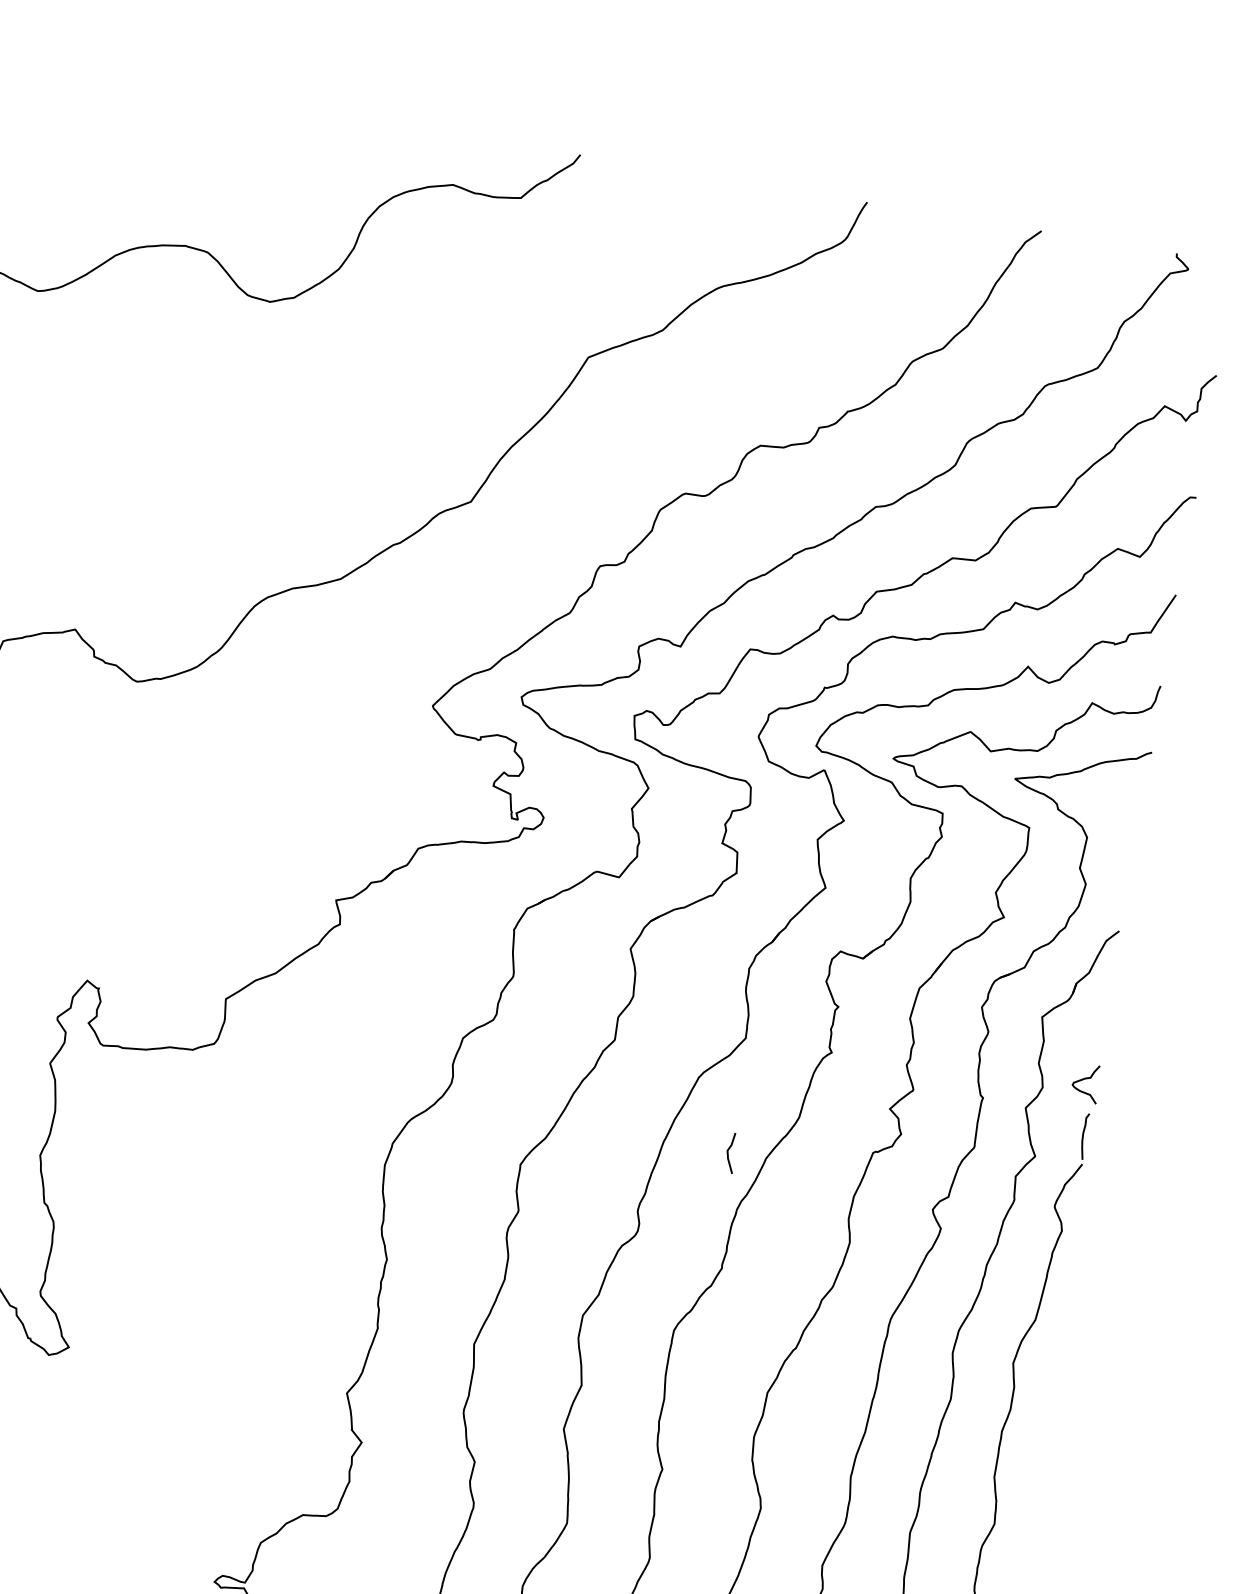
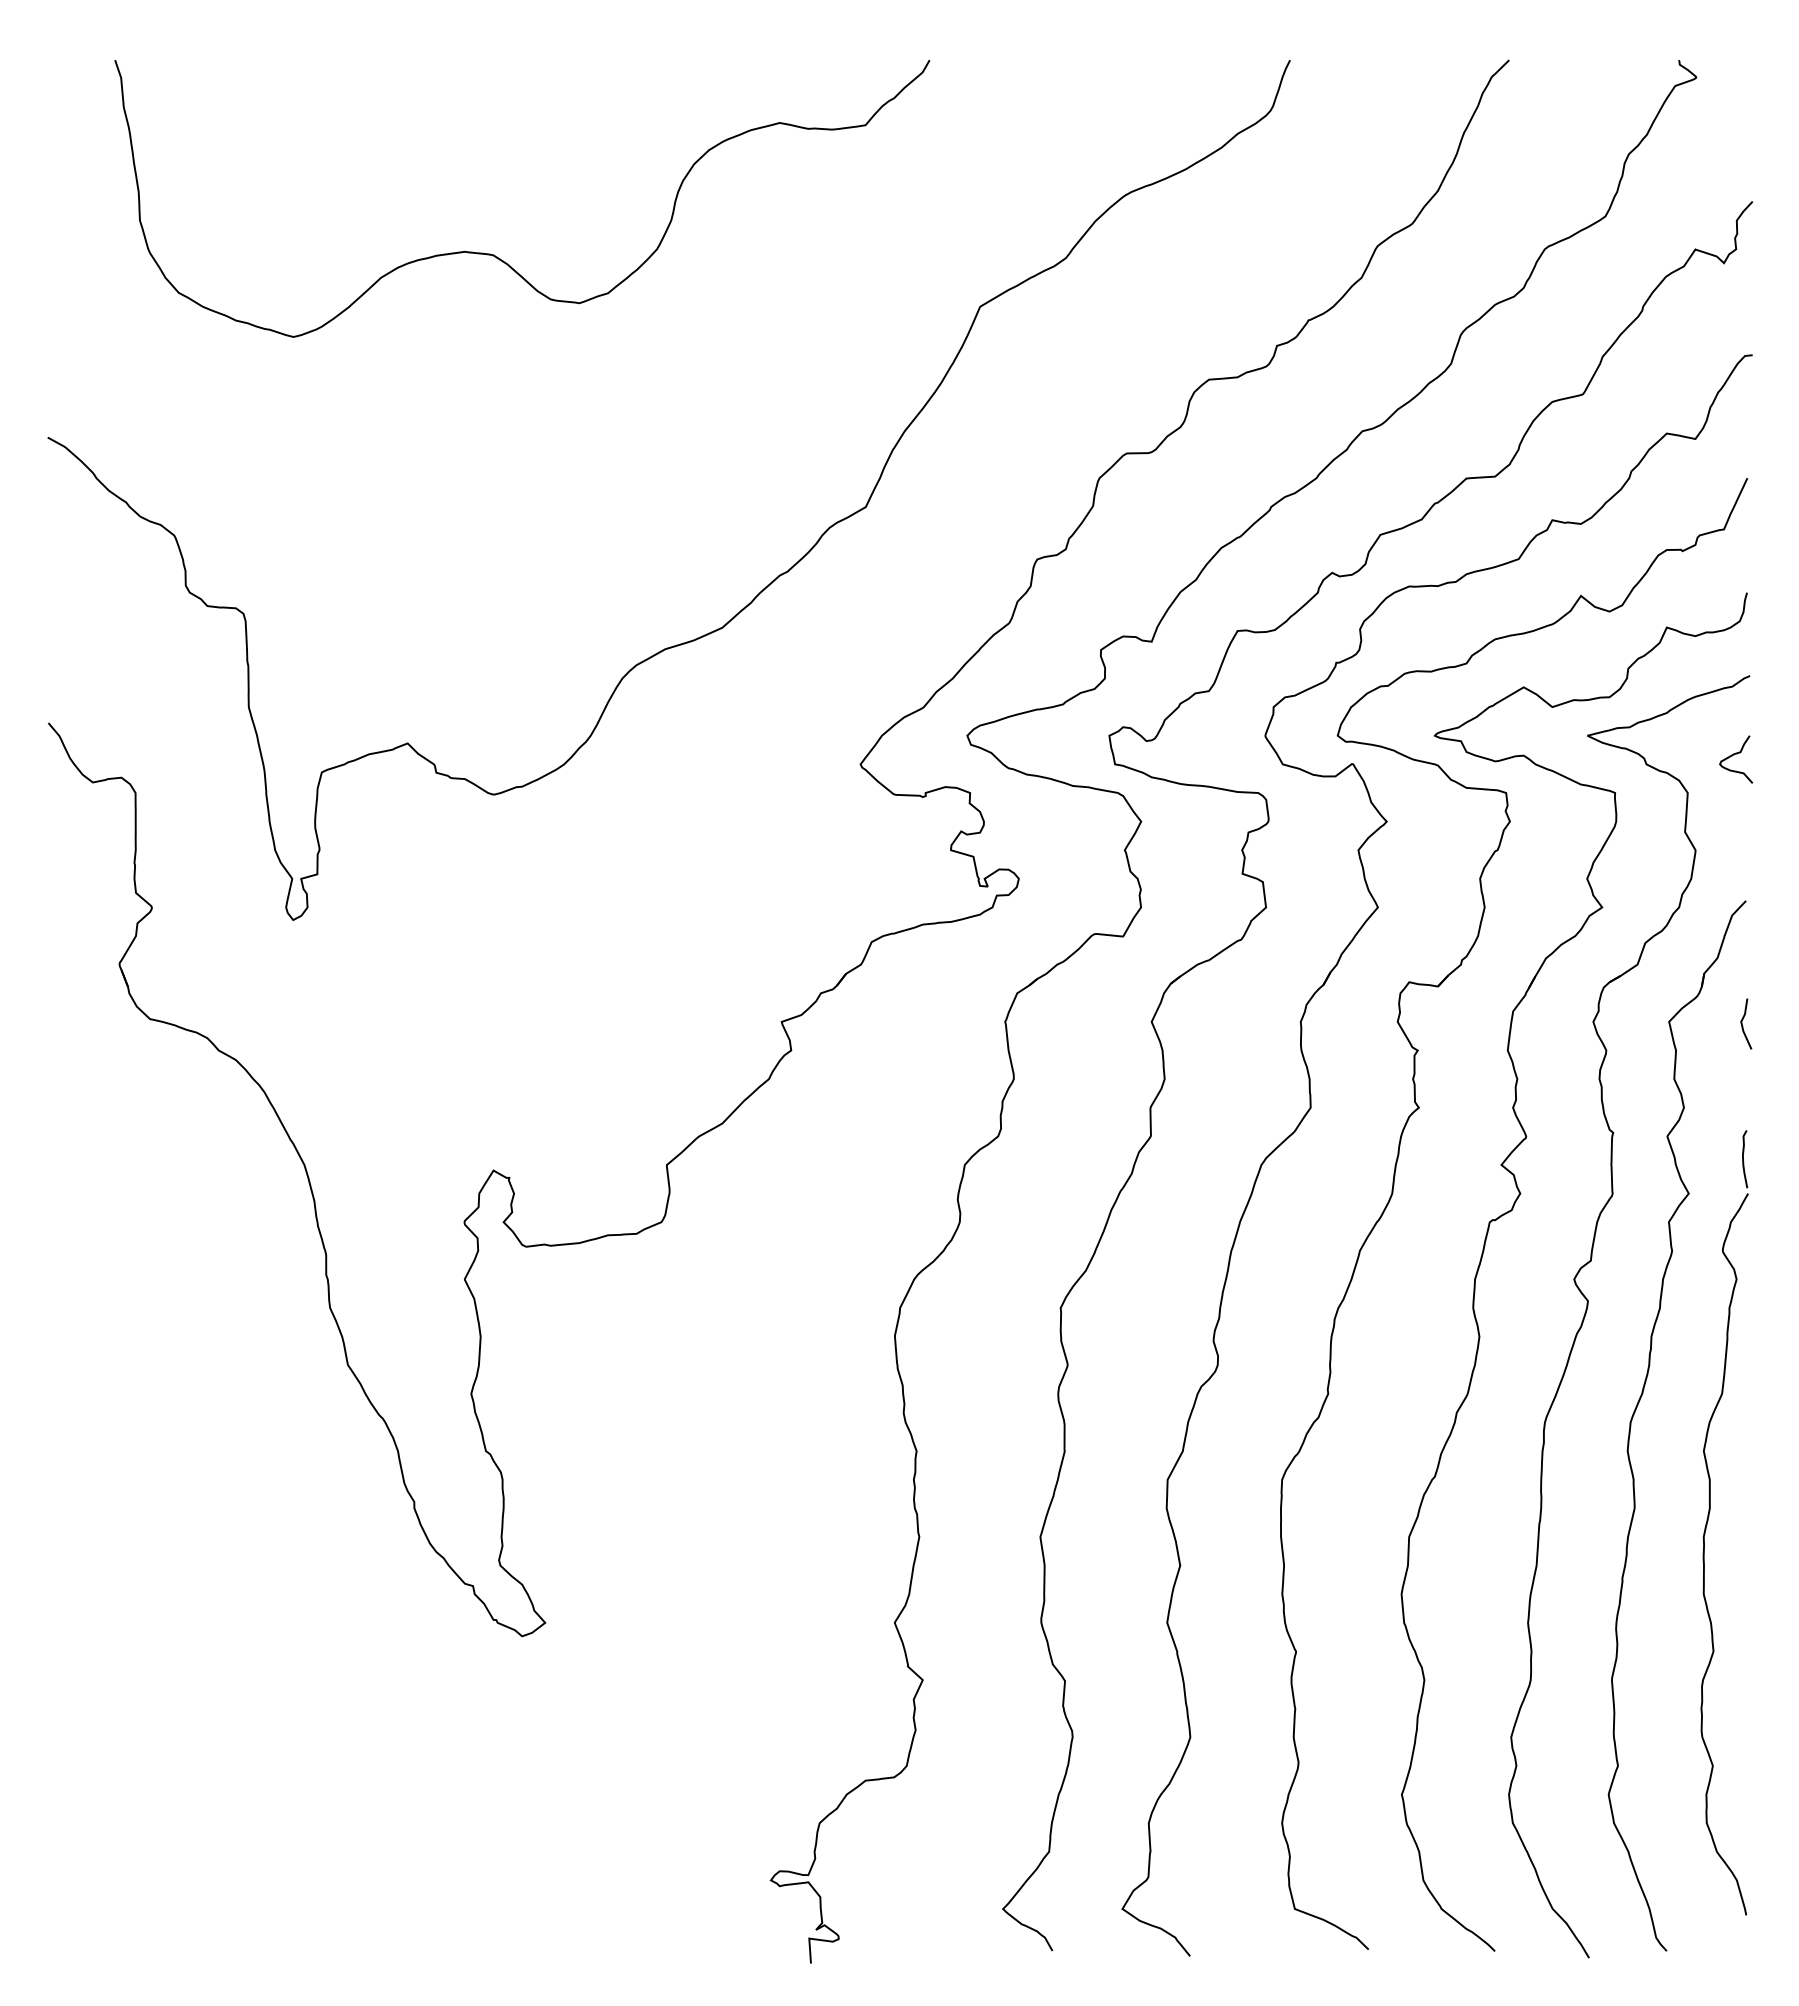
curve: (1085, 1079) -> (1734, 755), moved
line: (728, 1152) -> (1742, 1023), moved

